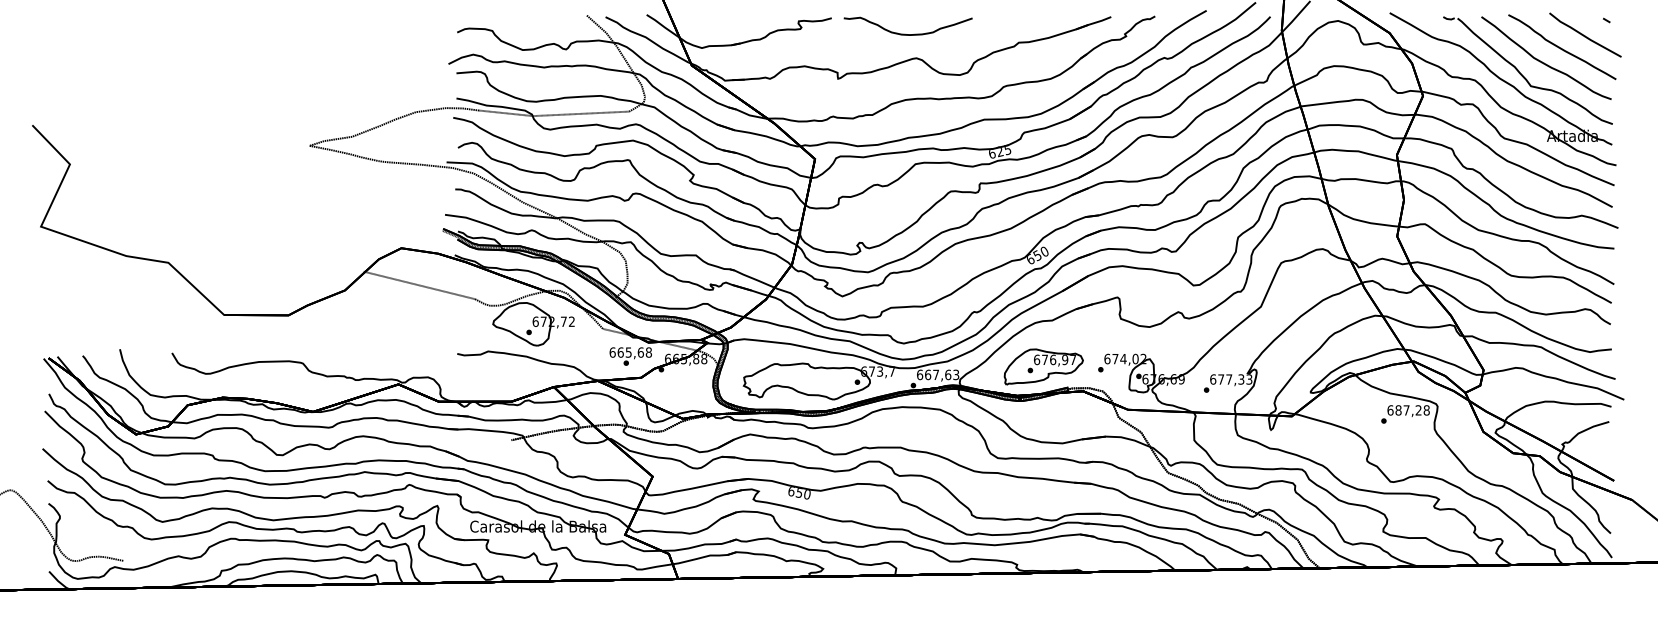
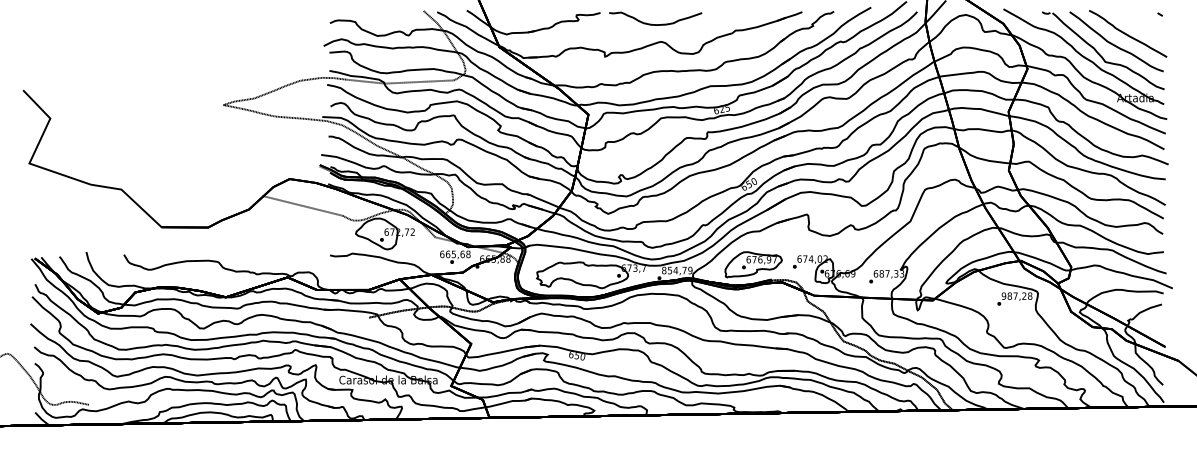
line: (1585, 35) -> (1144, 25), removed
text: (938, 374) -> (677, 270), 667,63 -> 854,79
text: (1221, 379) -> (881, 273), 677,33 -> 687,33
text: (1390, 410) -> (1004, 296), 687,28 -> 987,28

